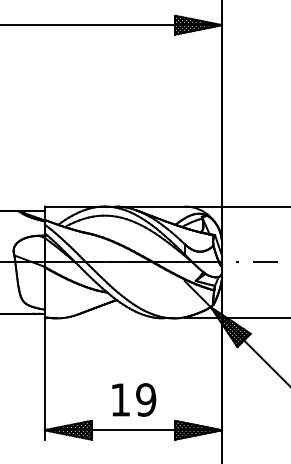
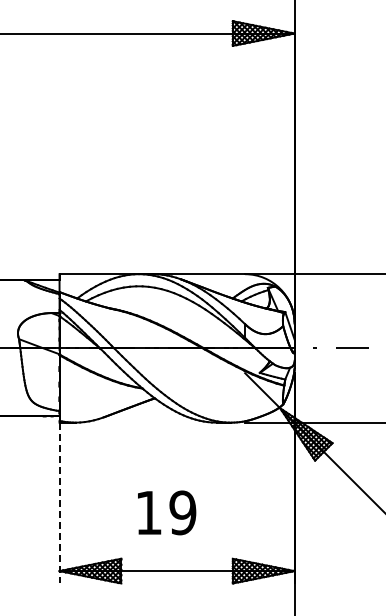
line: (44, 379) -> (59, 503), solid -> dashed
text: (134, 399) -> (167, 512), moved

